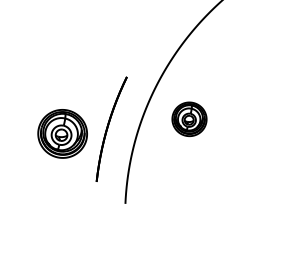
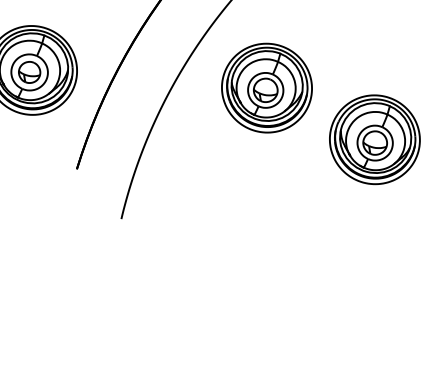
part: (189, 119) -> (266, 88), size x1.43
part: (251, 135) -> (373, 139), added

